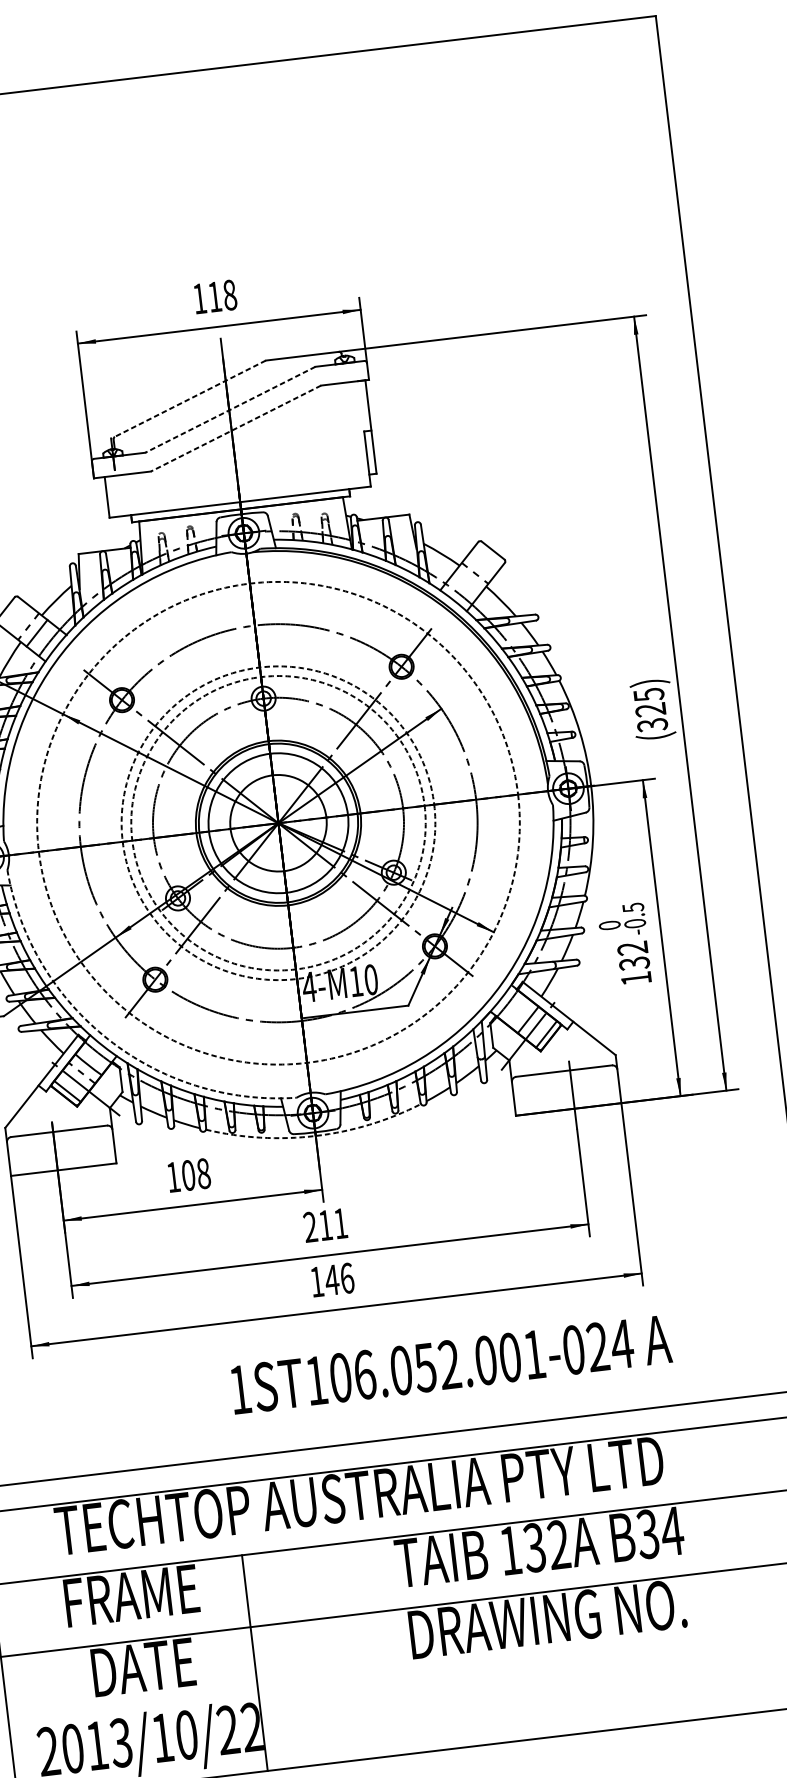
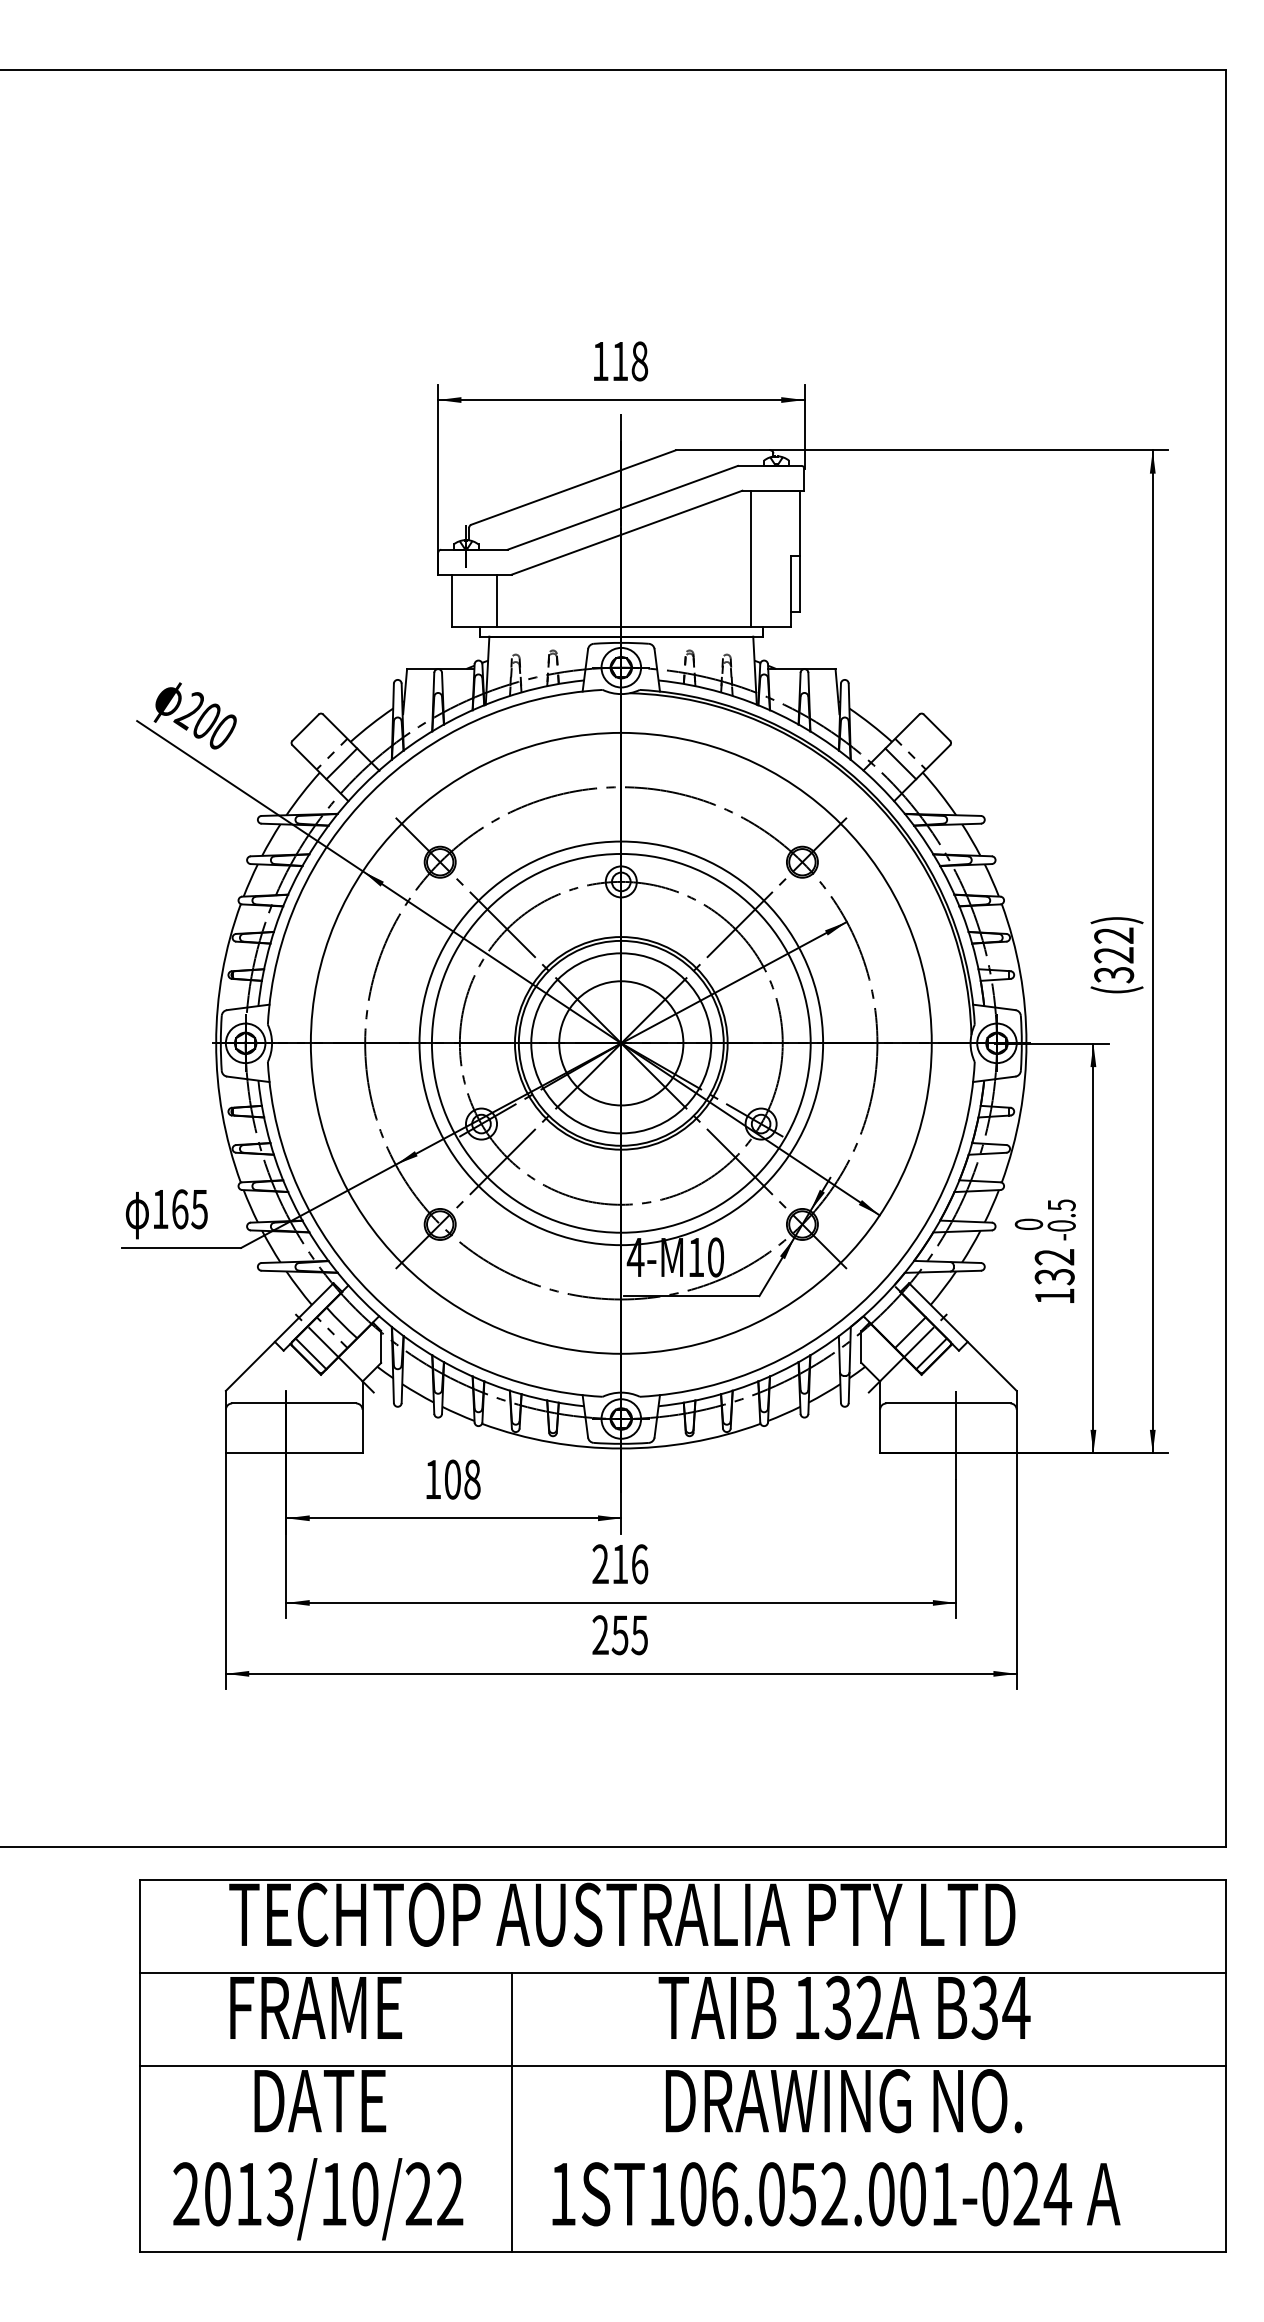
line: (190, 398) -> (573, 487), dashed -> solid
line: (230, 409) -> (622, 507), dashed -> solid
line: (236, 428) -> (627, 532), dashed -> solid
line: (333, 437) -> (750, 558), added
line: (142, 492) -> (497, 600), added
line: (468, 581) -> (900, 763), added
text: (649, 694) -> (1114, 935), (325) -> (322)
circle: (277, 822) -> (620, 1042), dashed -> solid
circle: (277, 822) -> (620, 1042), dashed -> solid
circle: (278, 823) -> (621, 1043), dashed -> solid
arc: (108, 1039) -> (371, 1293), dashed -> solid
arc: (315, 1135) -> (621, 1448), dashed -> solid
text: (341, 1223) -> (640, 1564), 211 -> 216
text: (332, 1280) -> (620, 1635), 146 -> 255
text: (451, 1364) -> (836, 2194), moved
line: (255, 1662) -> (512, 2112), moved

